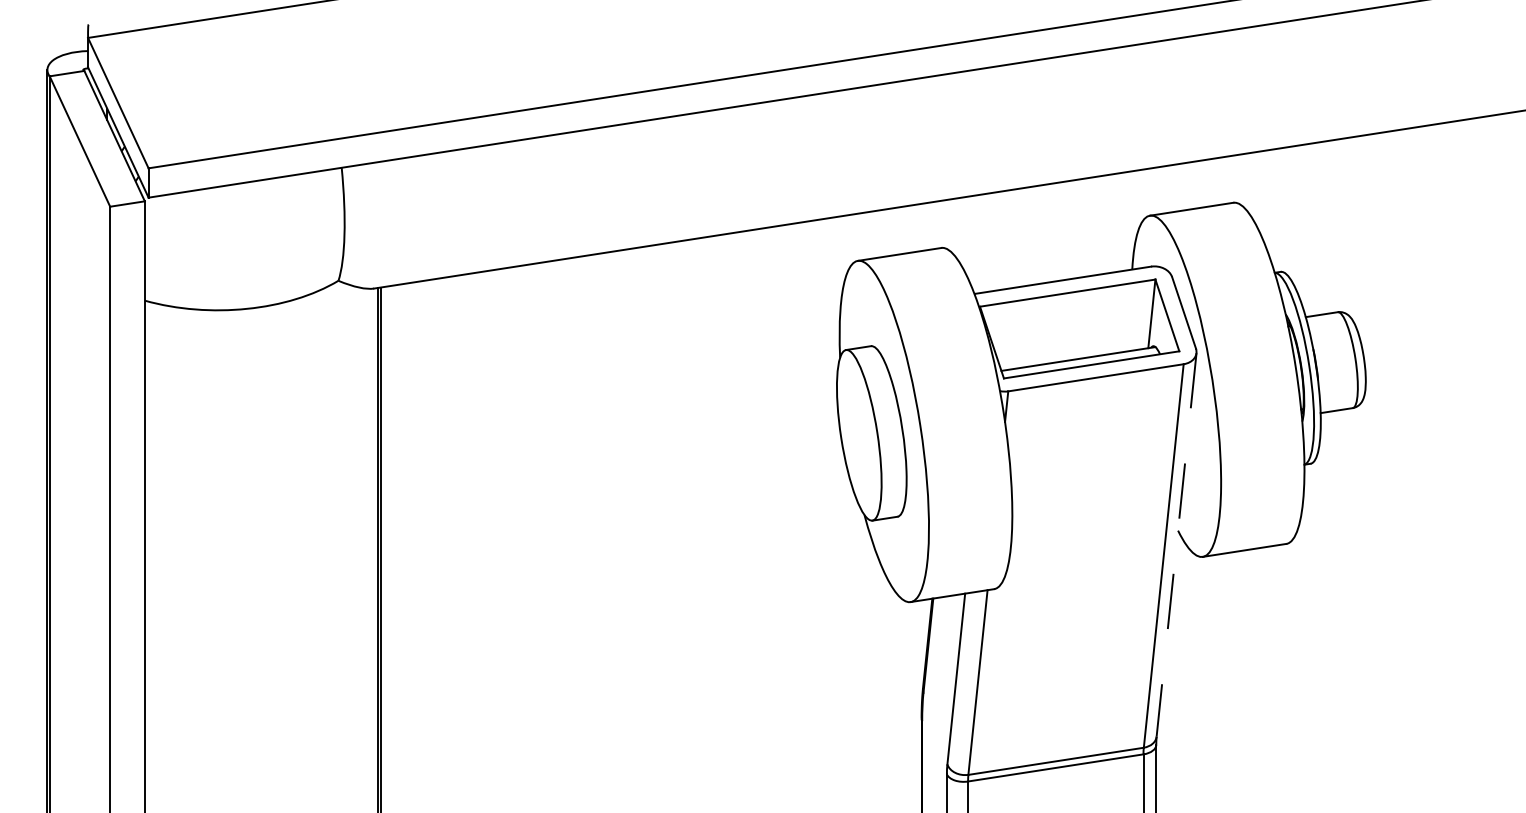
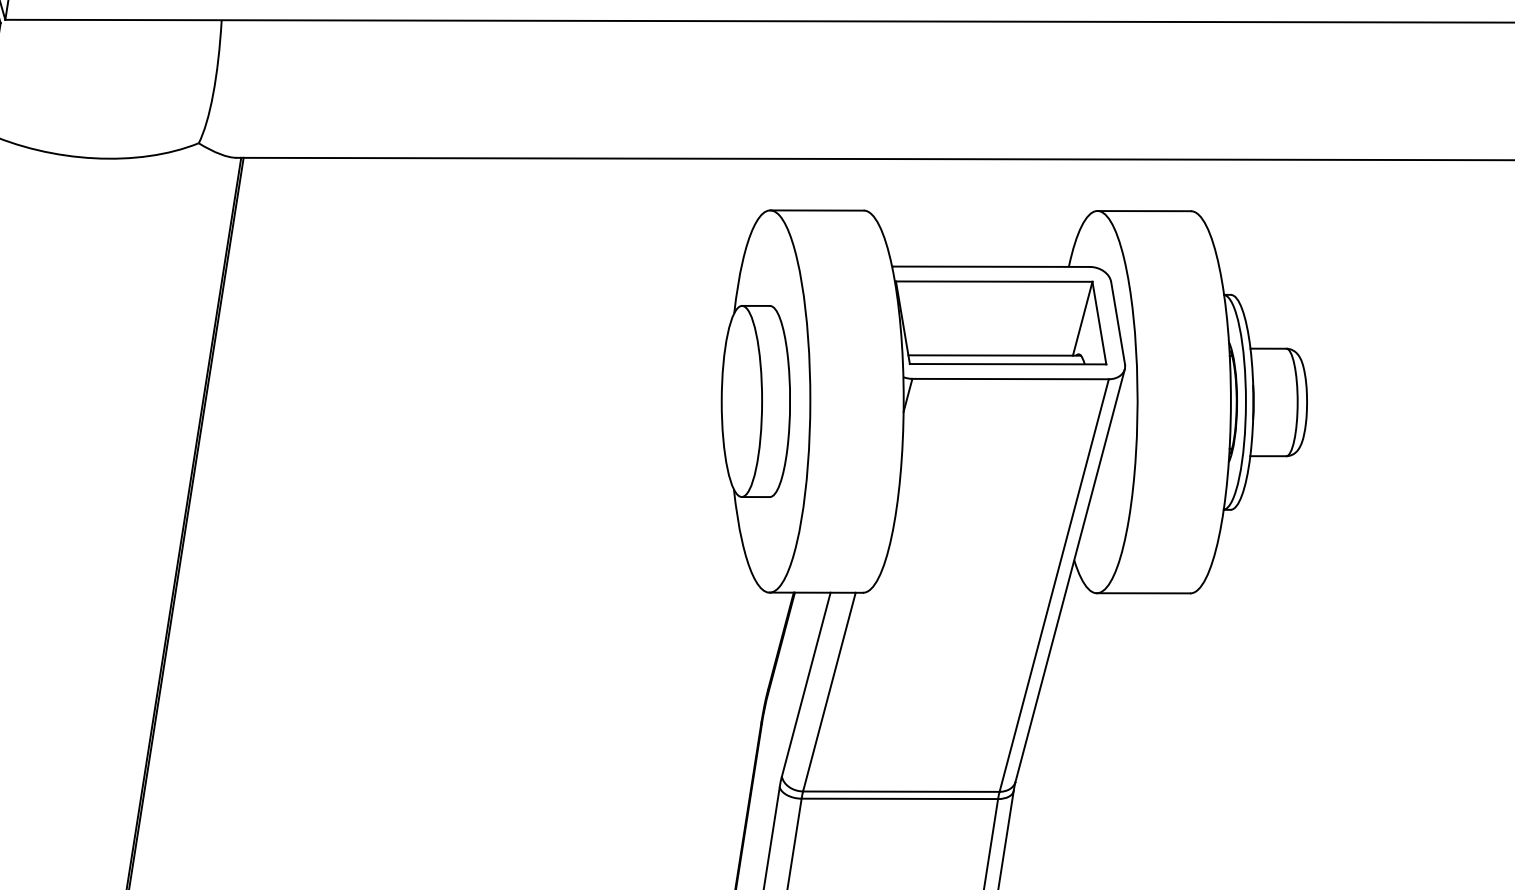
line: (1176, 544) -> (1070, 575), dashed -> solid

